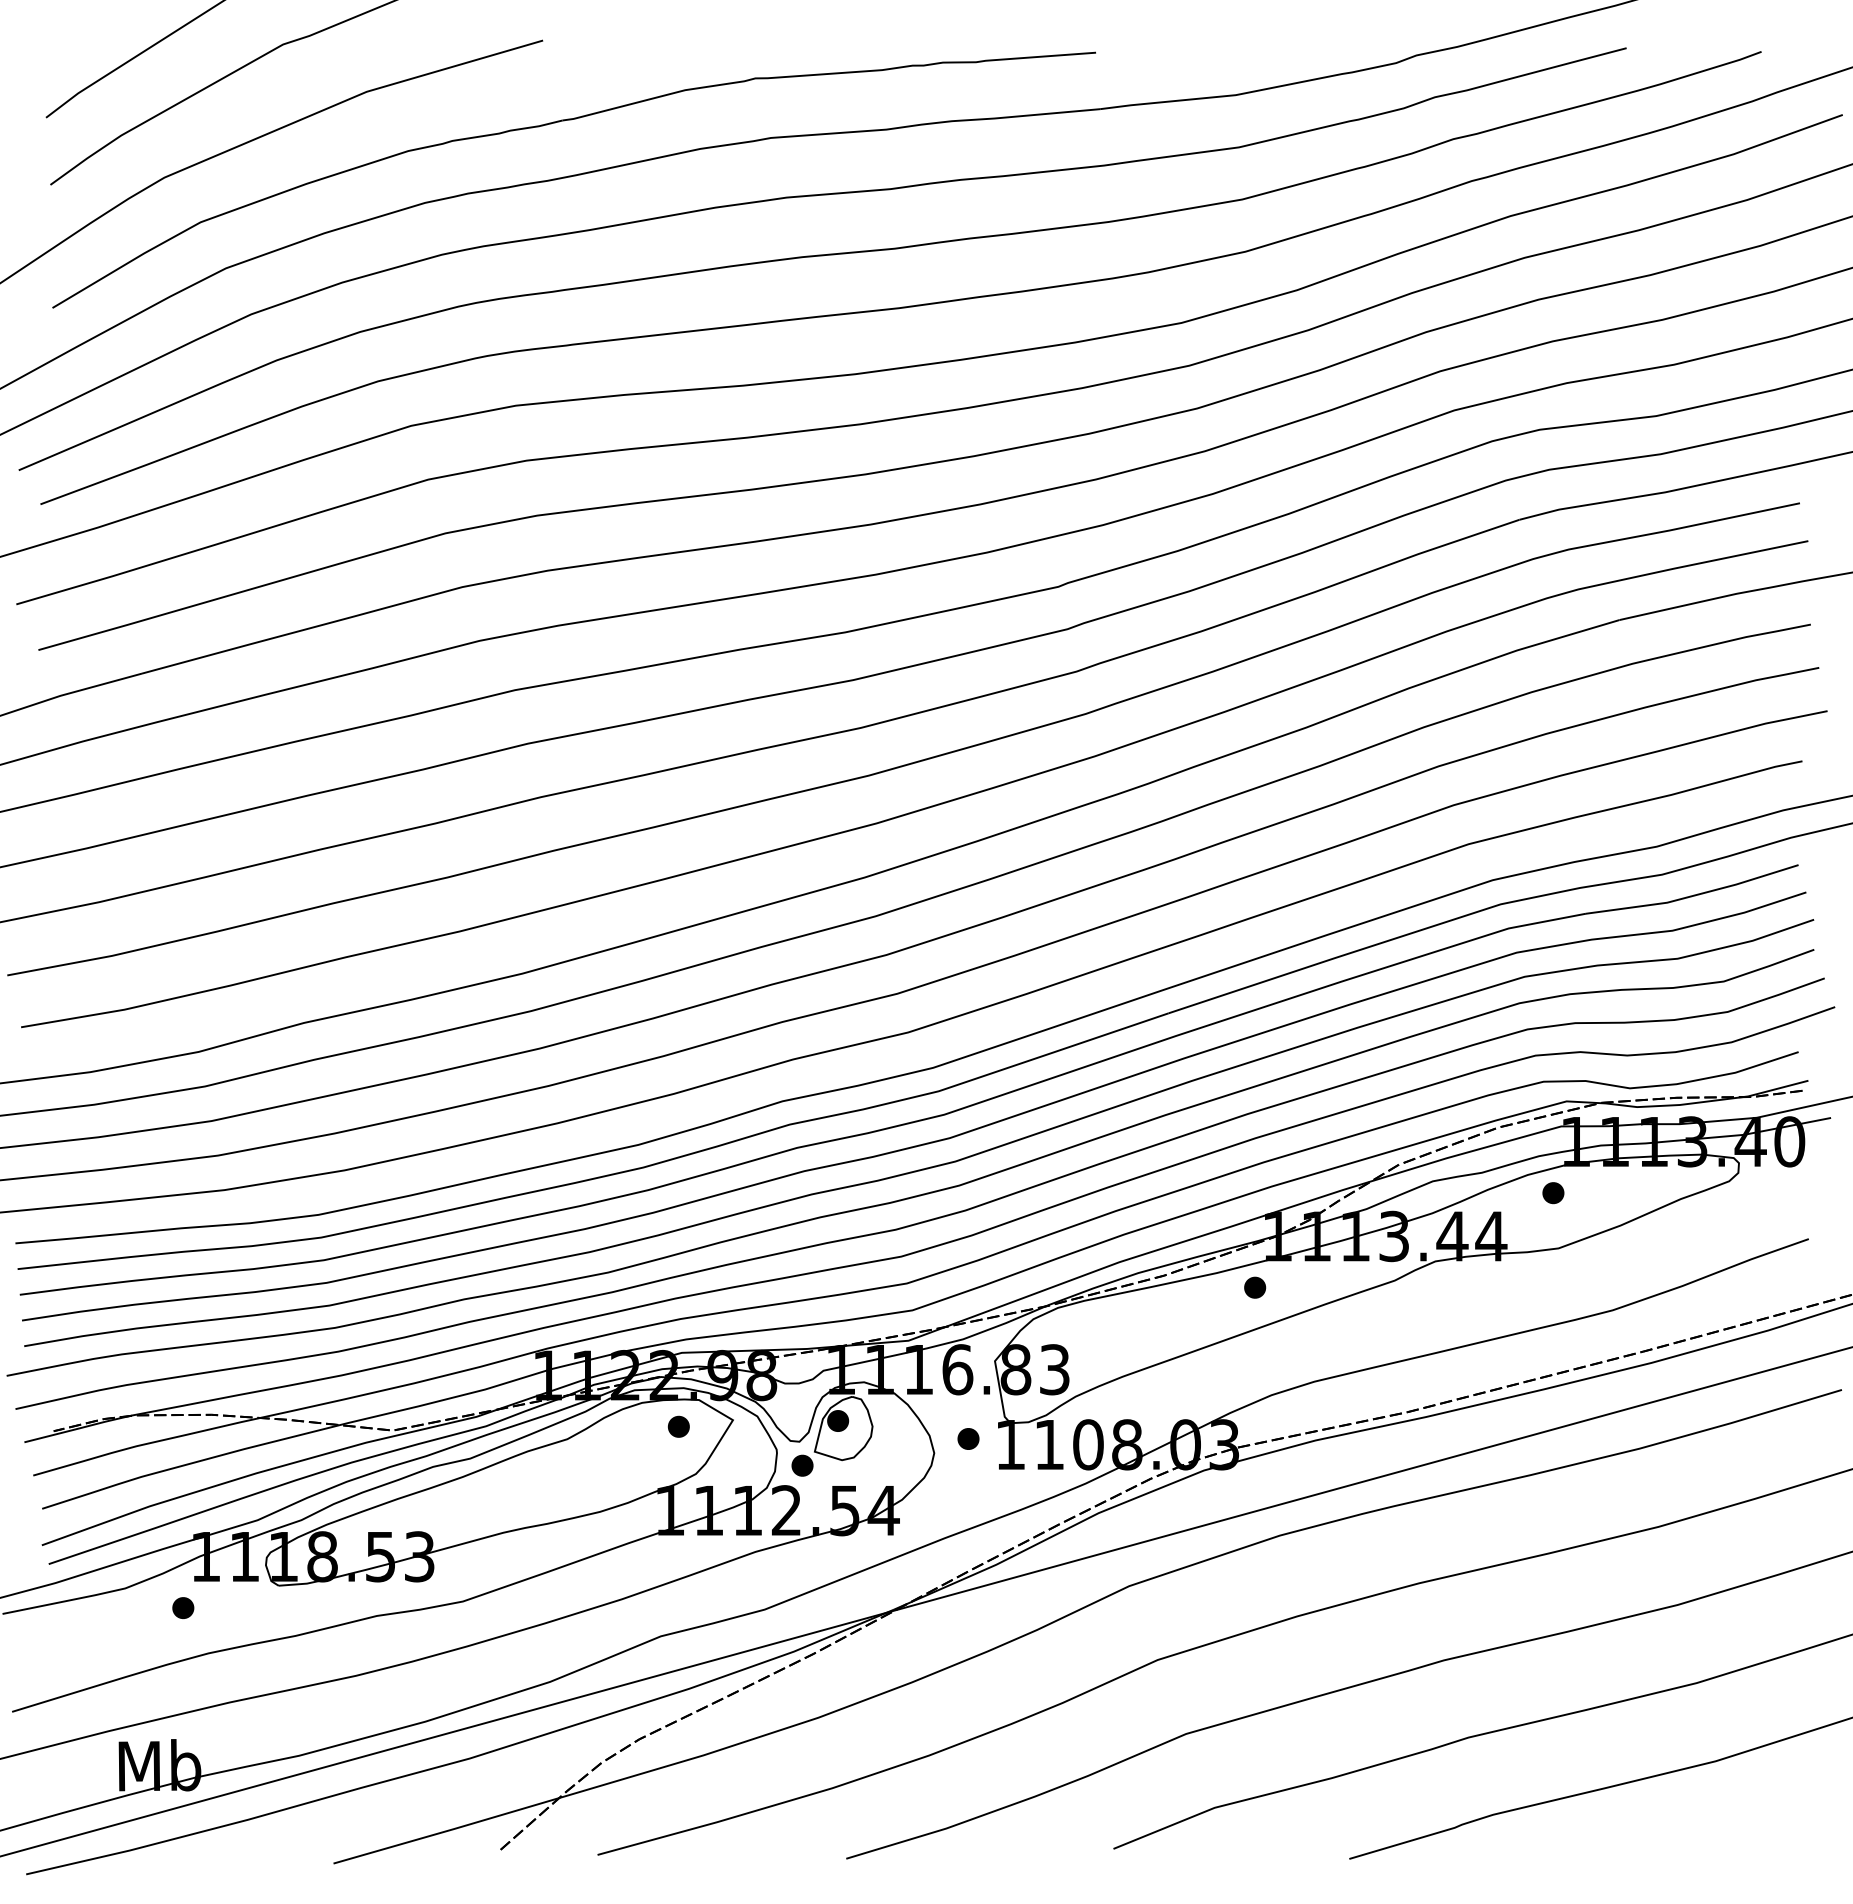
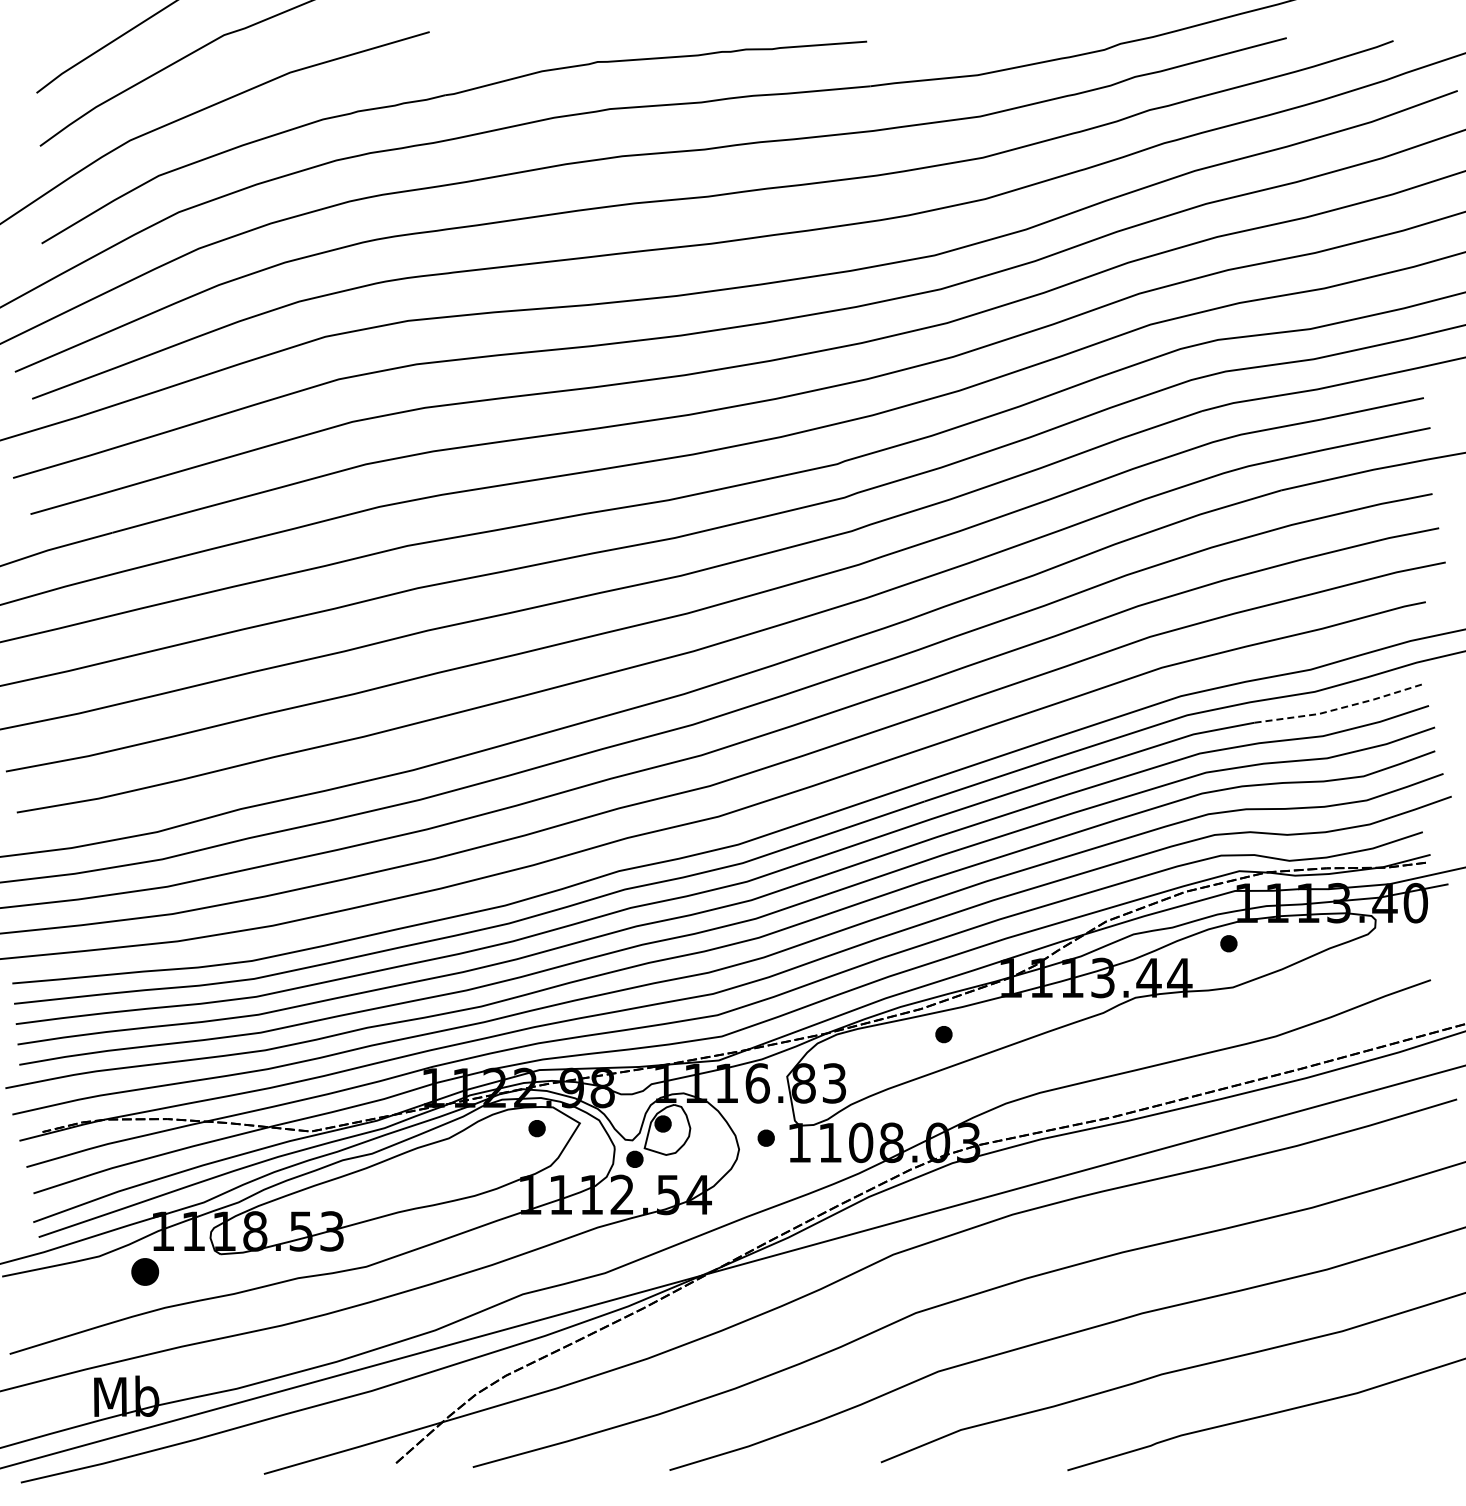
line: (1694, 895) -> (1340, 708), solid -> dashed
part: (1254, 1287) -> (943, 1034), moved
part: (182, 1607) -> (144, 1271), size x1.6

